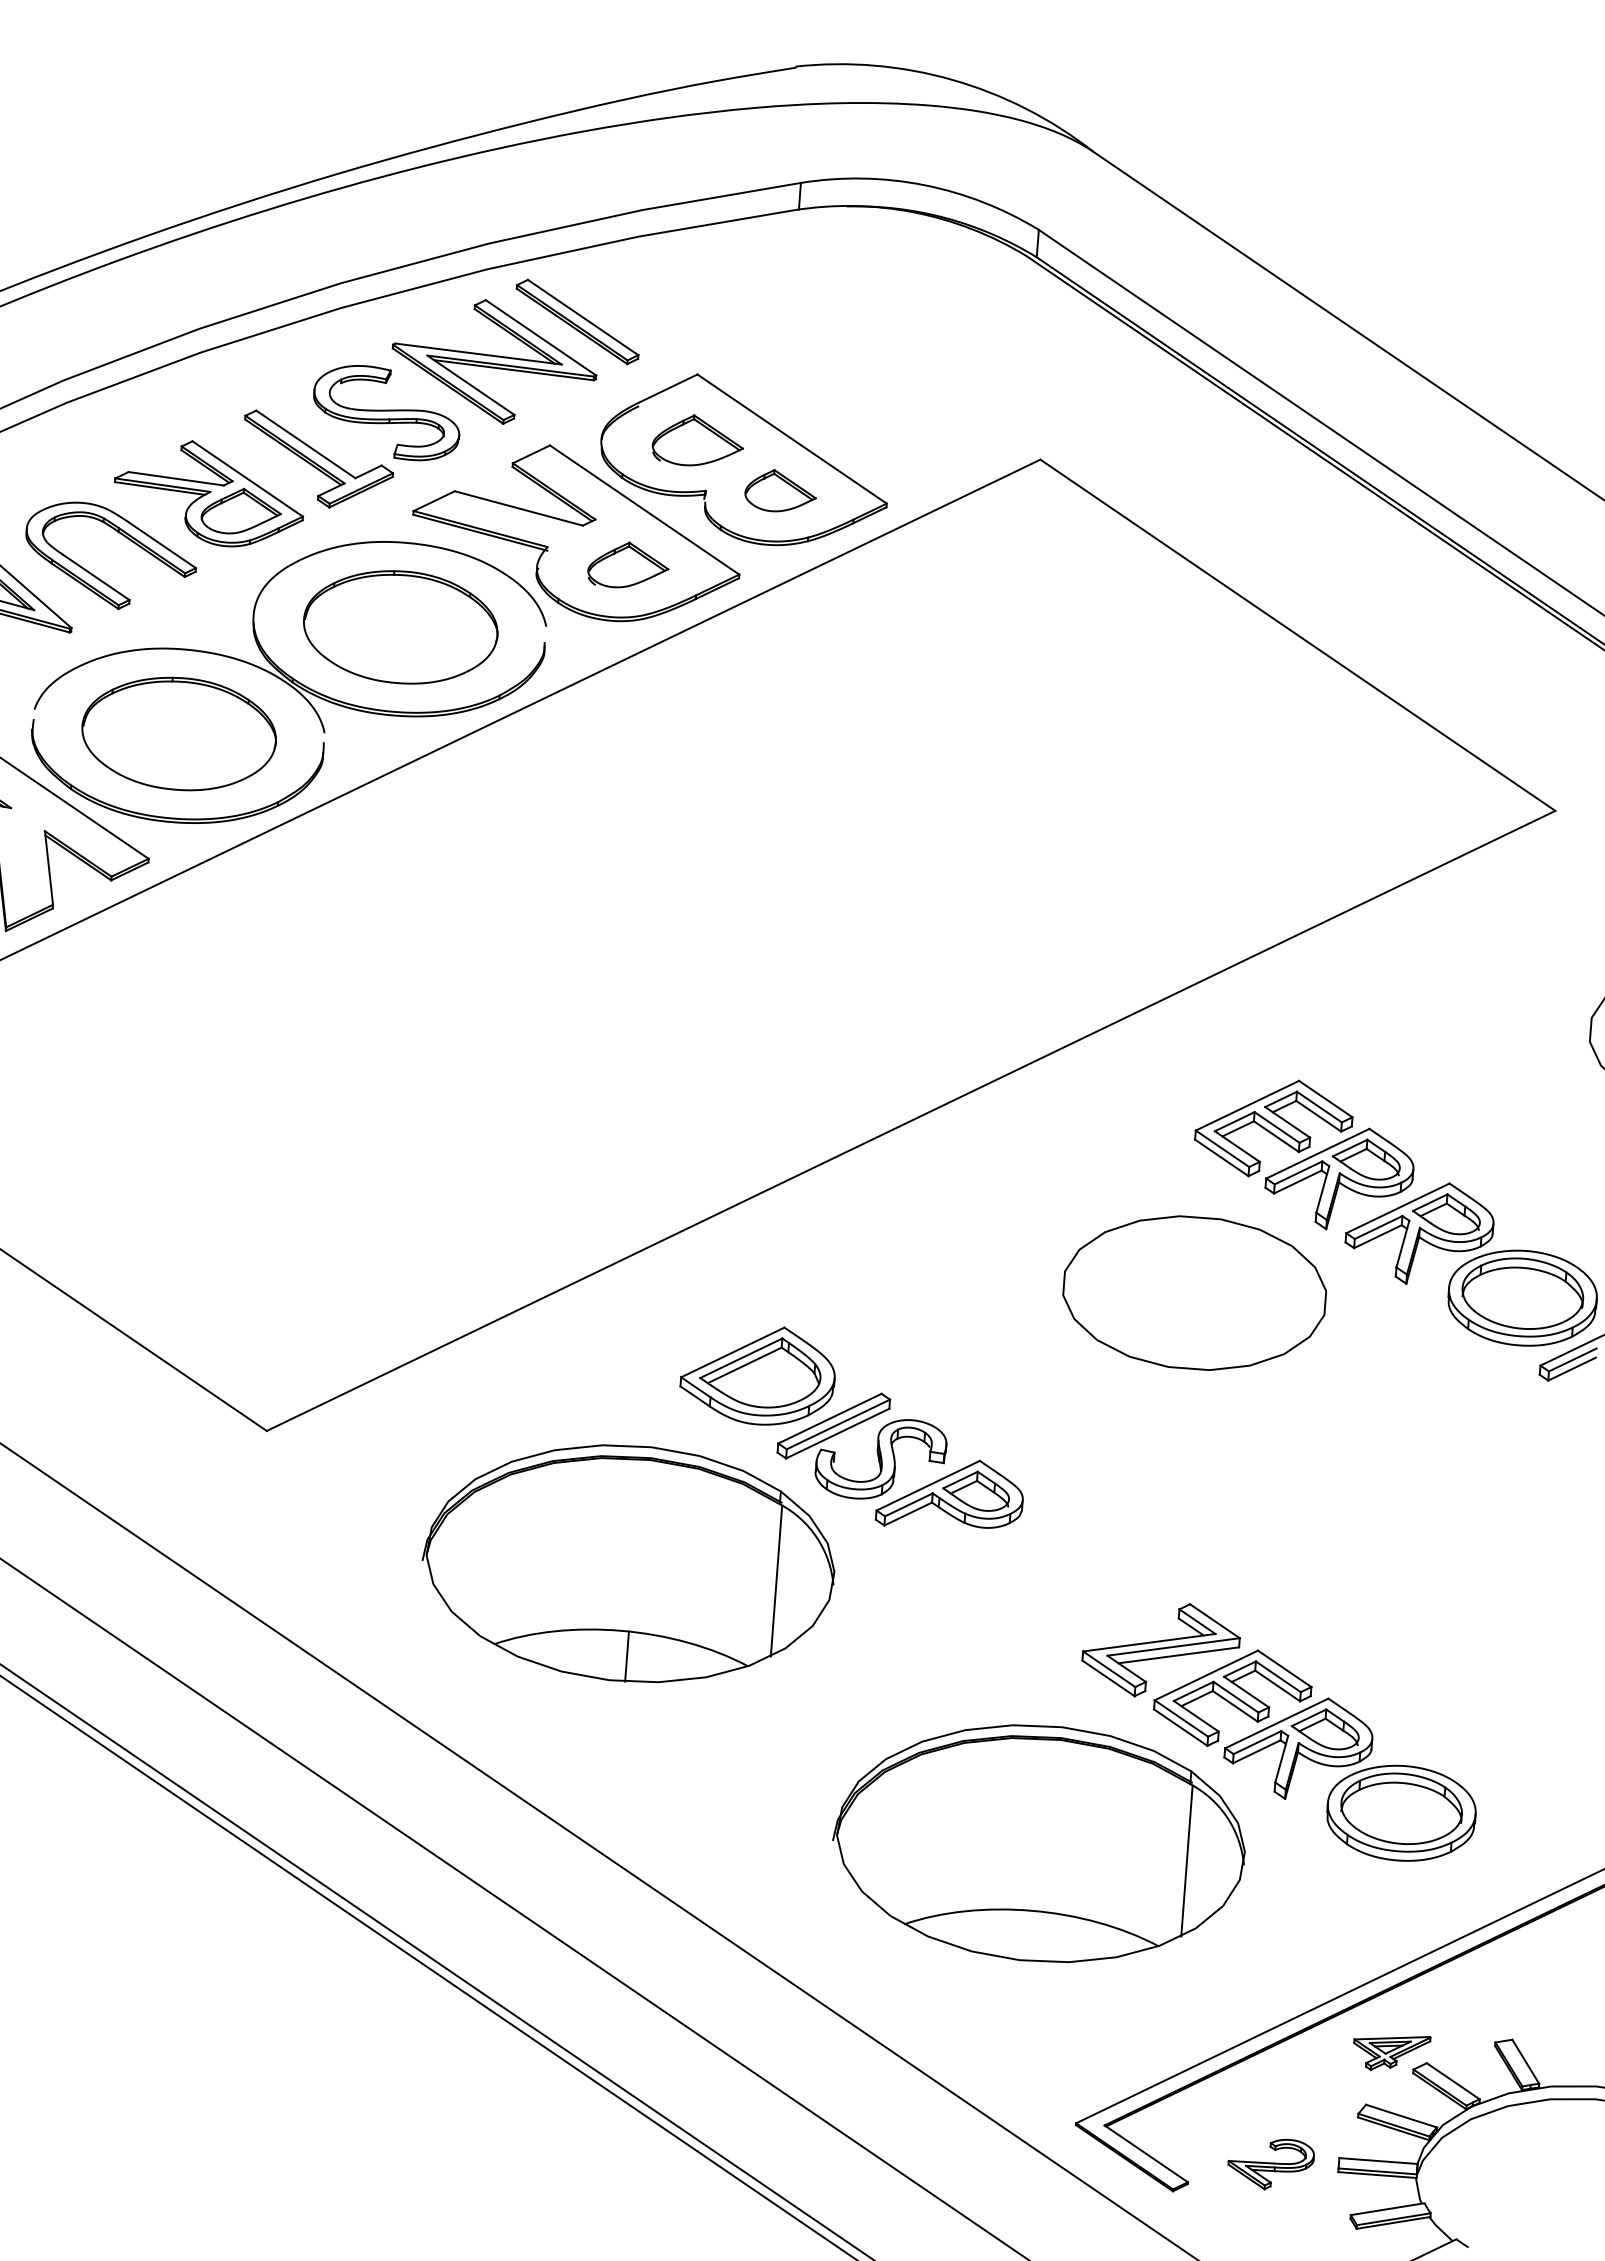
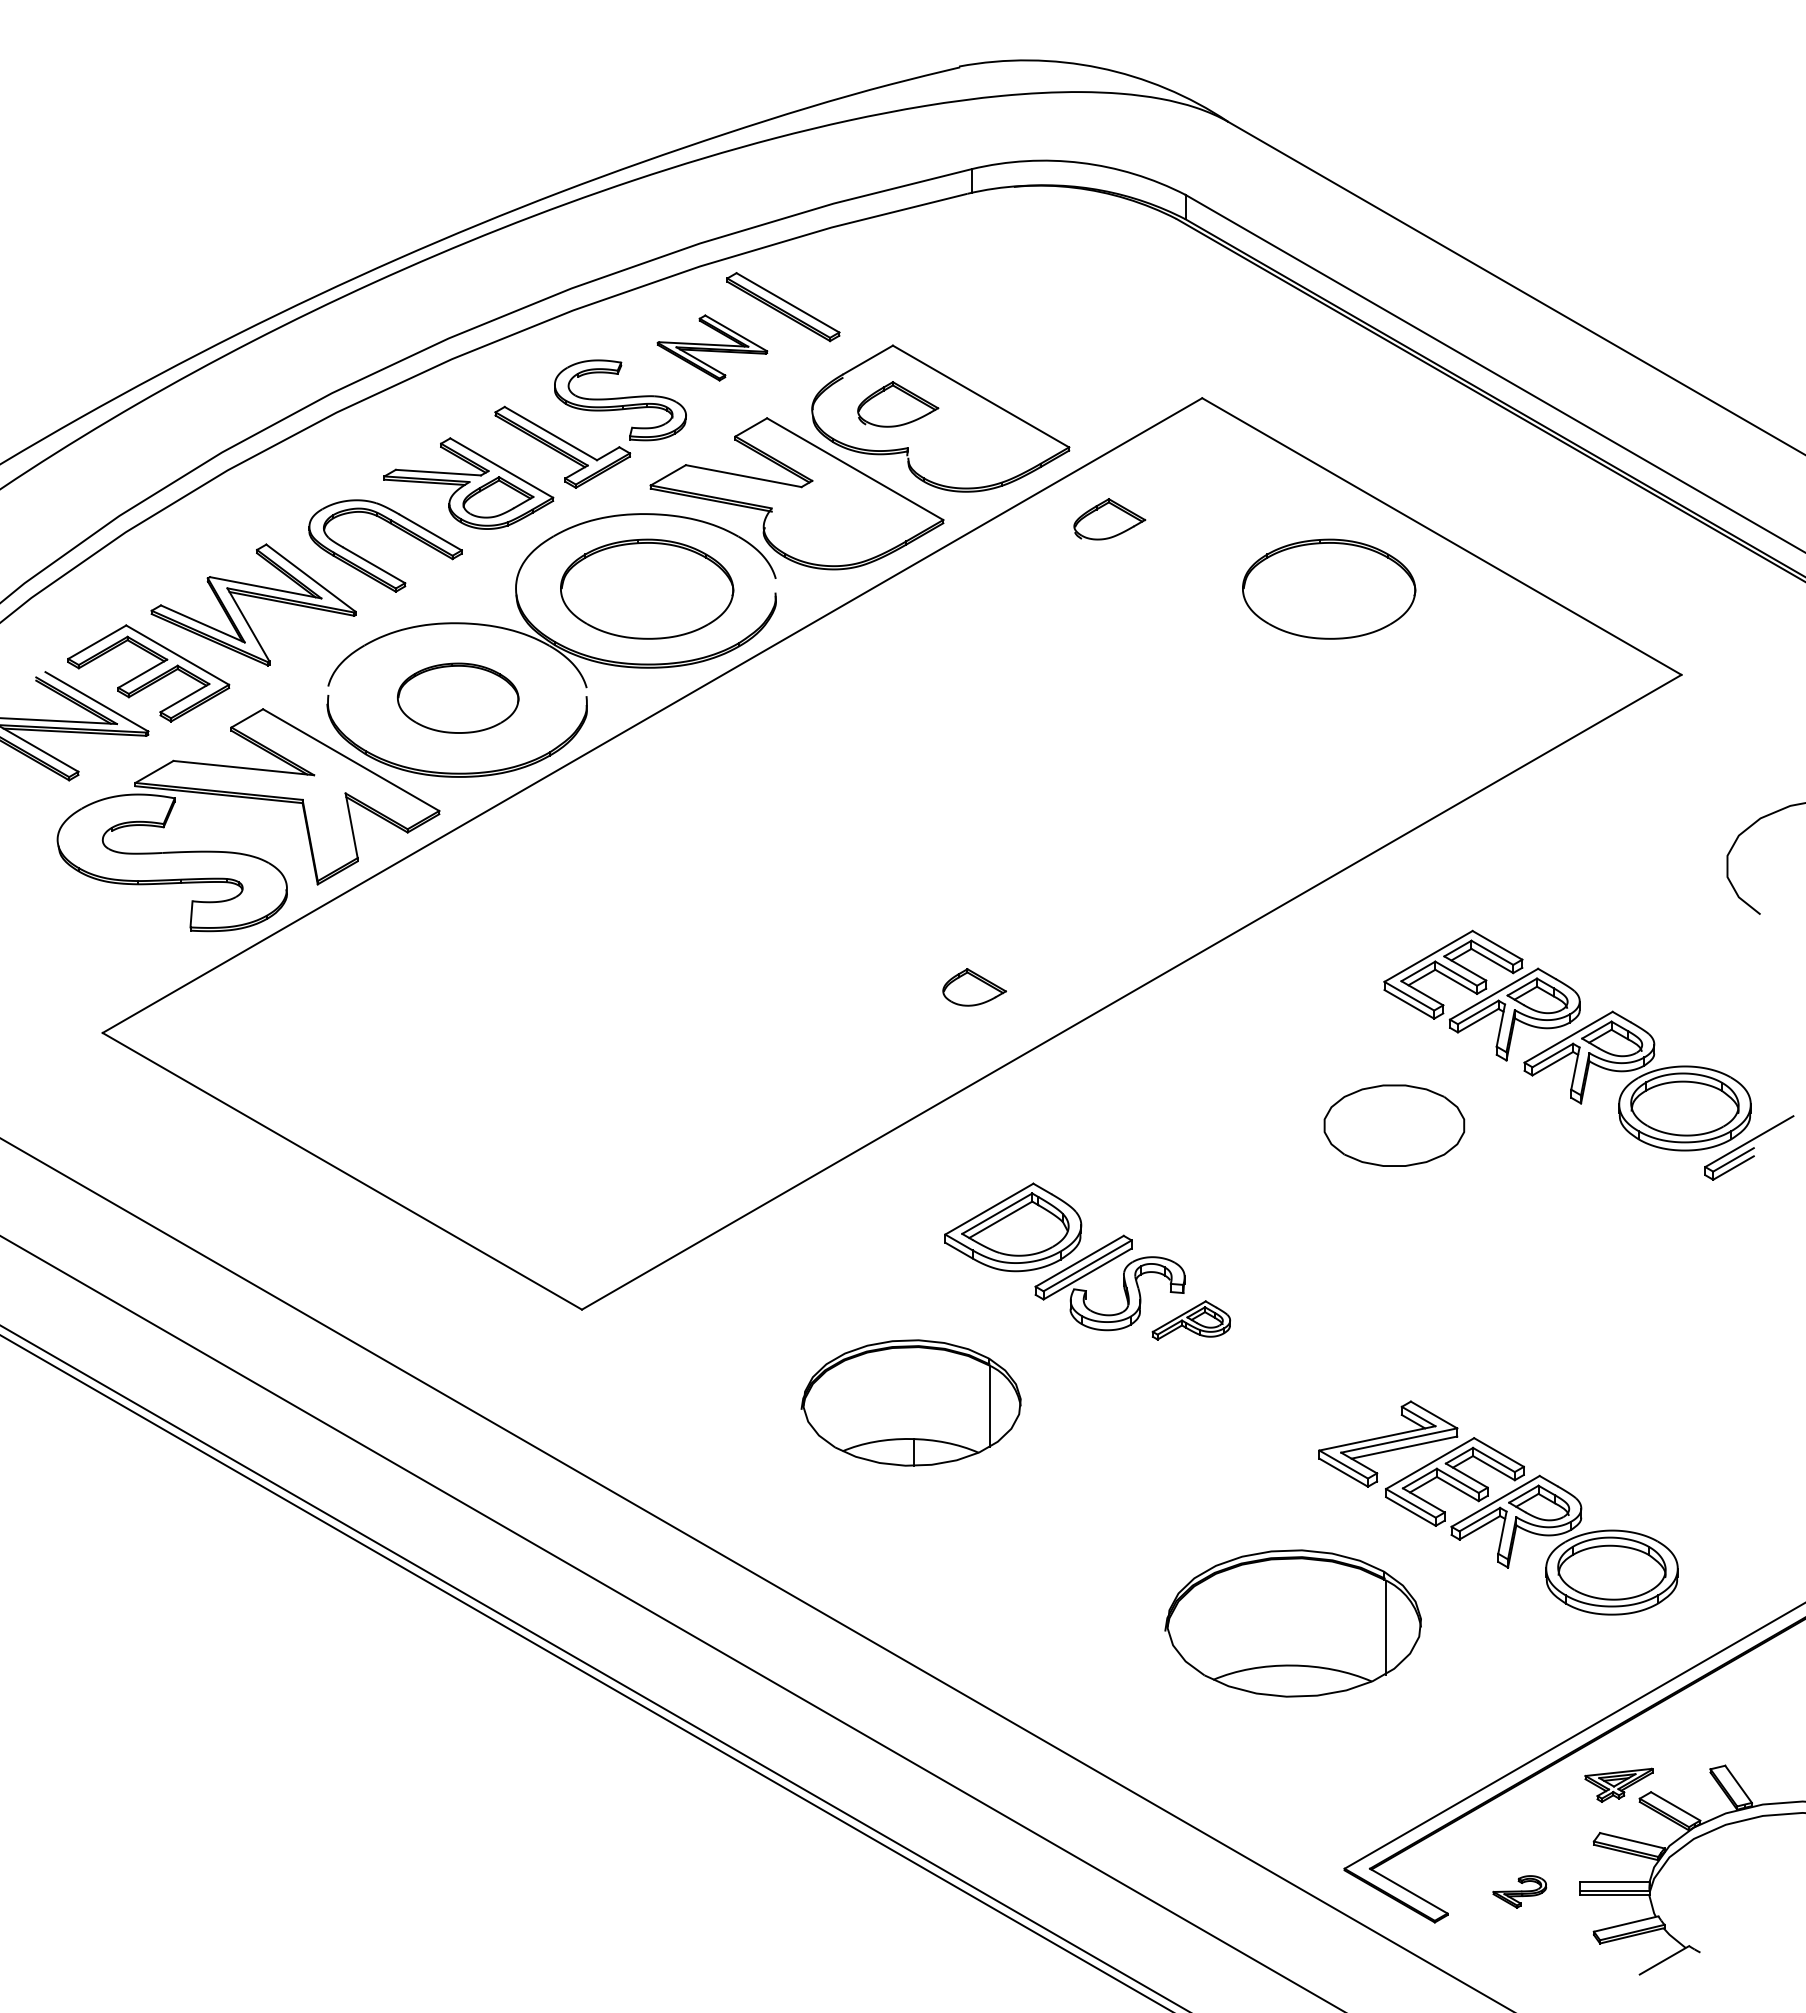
part: (494, 361) -> (712, 347), size x0.6
part: (780, 491) -> (974, 987), moved
part: (628, 565) -> (1109, 519), moved
part: (1167, 684) -> (1329, 588), added
part: (179, 732) -> (458, 697), size x0.7
part: (1194, 1292) -> (1394, 1125), size x0.6
part: (950, 1494) -> (1191, 1320), size x0.6
part: (627, 1562) -> (910, 1402), size x0.6
part: (1038, 1843) -> (1292, 1623), size x0.7
part: (1270, 2163) -> (1519, 1891), size x0.7

